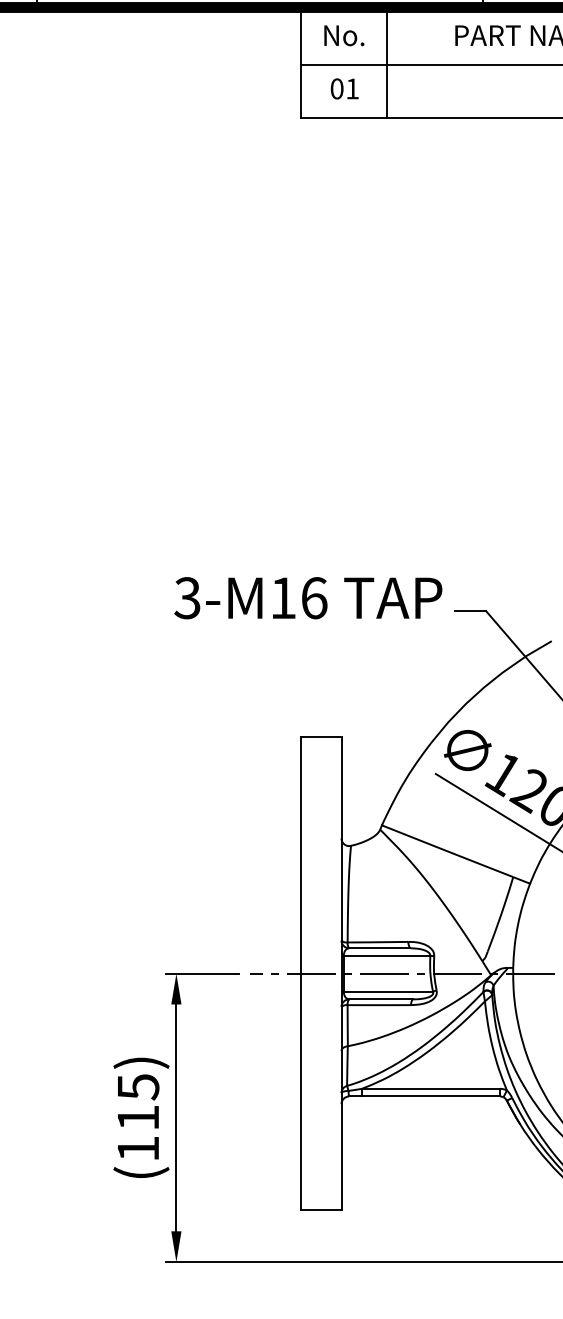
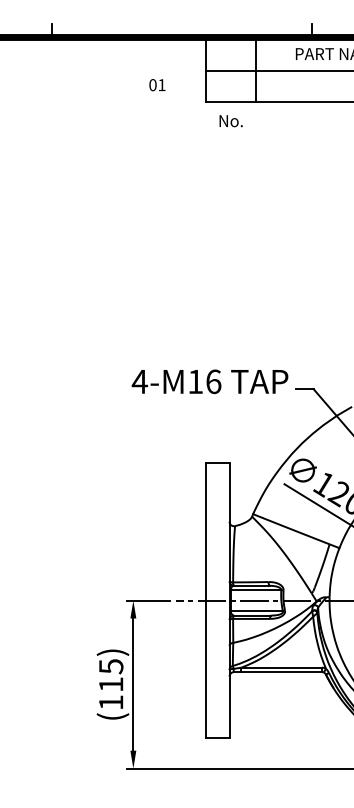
text: (343, 36) -> (230, 121), moved
text: (344, 89) -> (157, 85), moved
text: (186, 597) -> (139, 381), 3-M16 -> 4-M16

